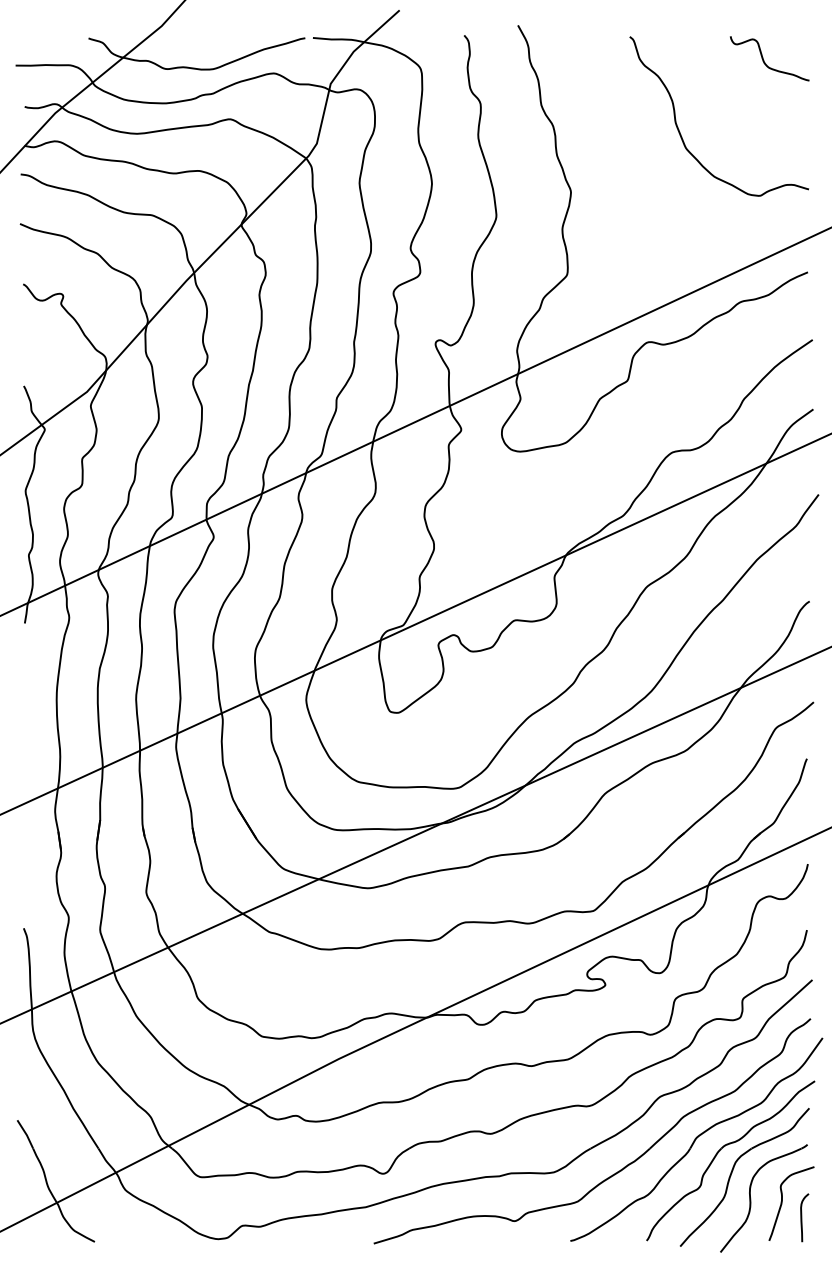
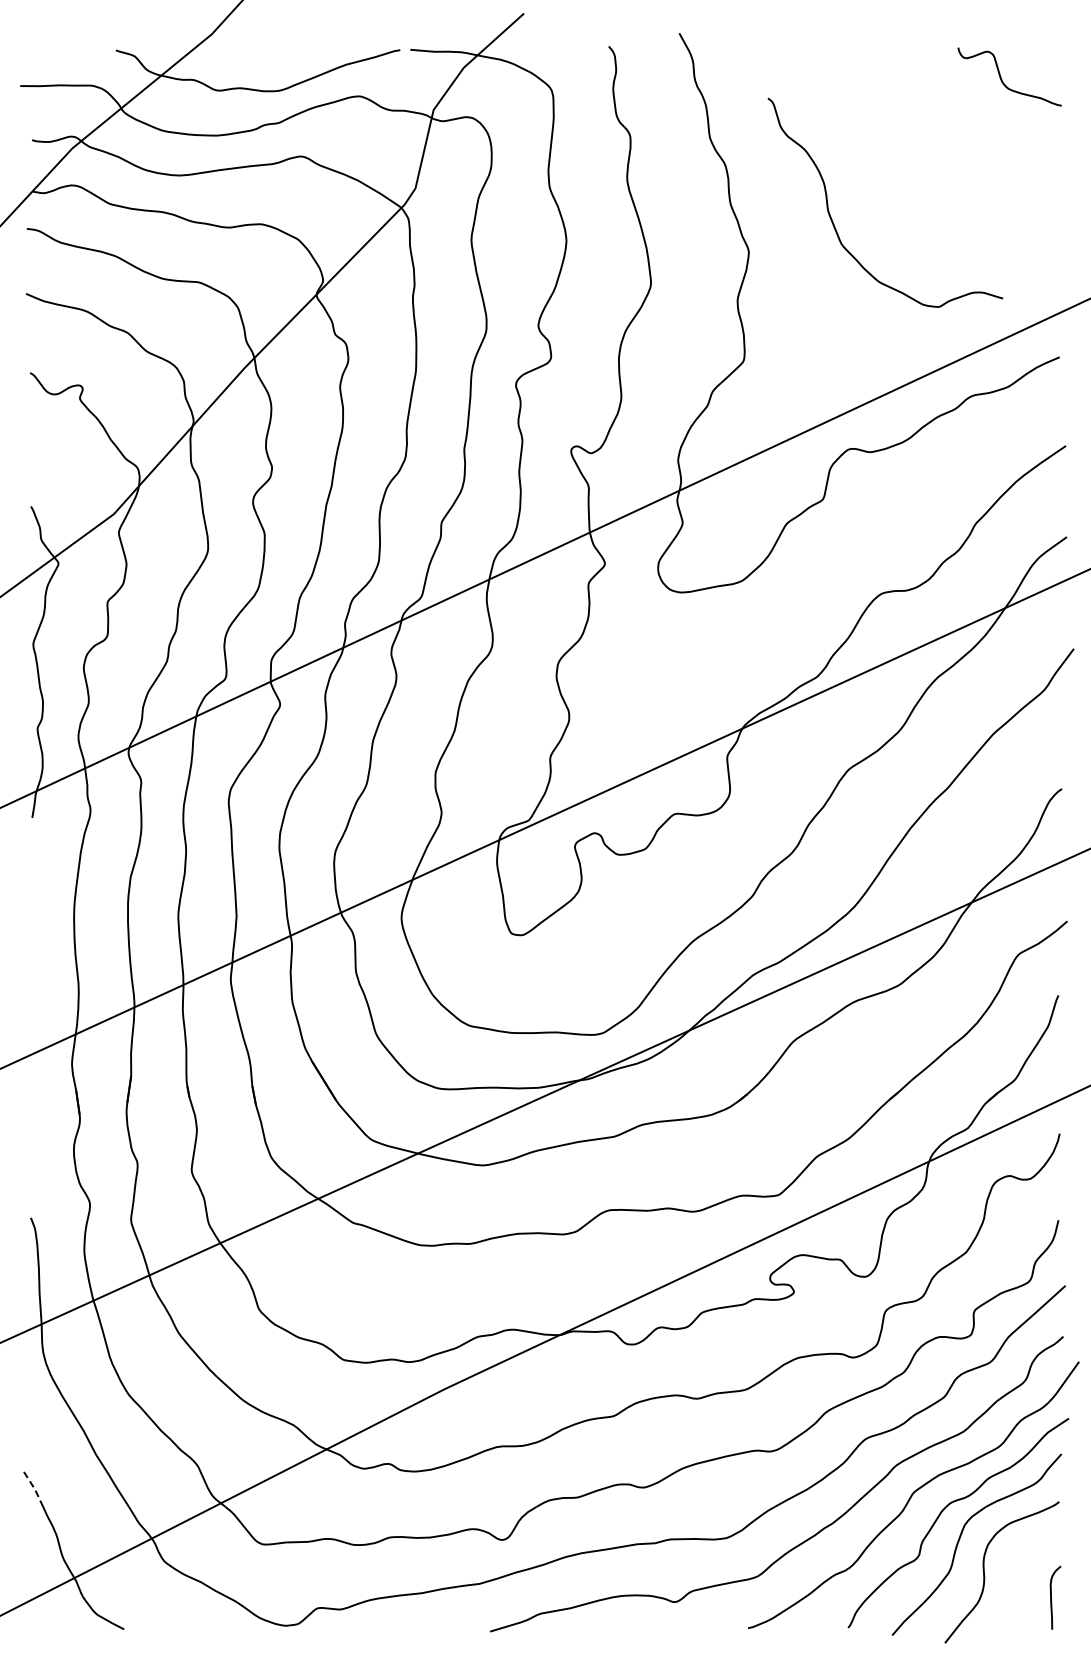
curve: (679, 130) -> (833, 221), moved
line: (26, 1133) -> (34, 1487), solid -> dashed
curve: (782, 1202) -> (1026, 1577), removed

